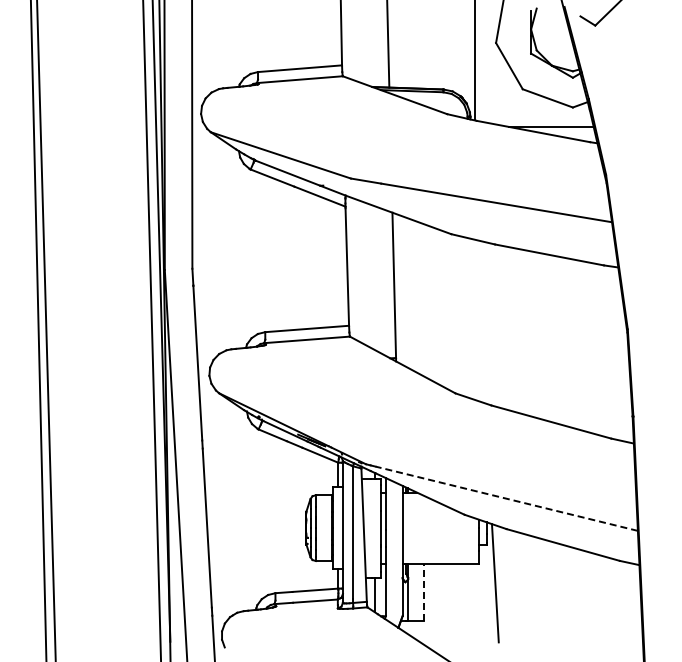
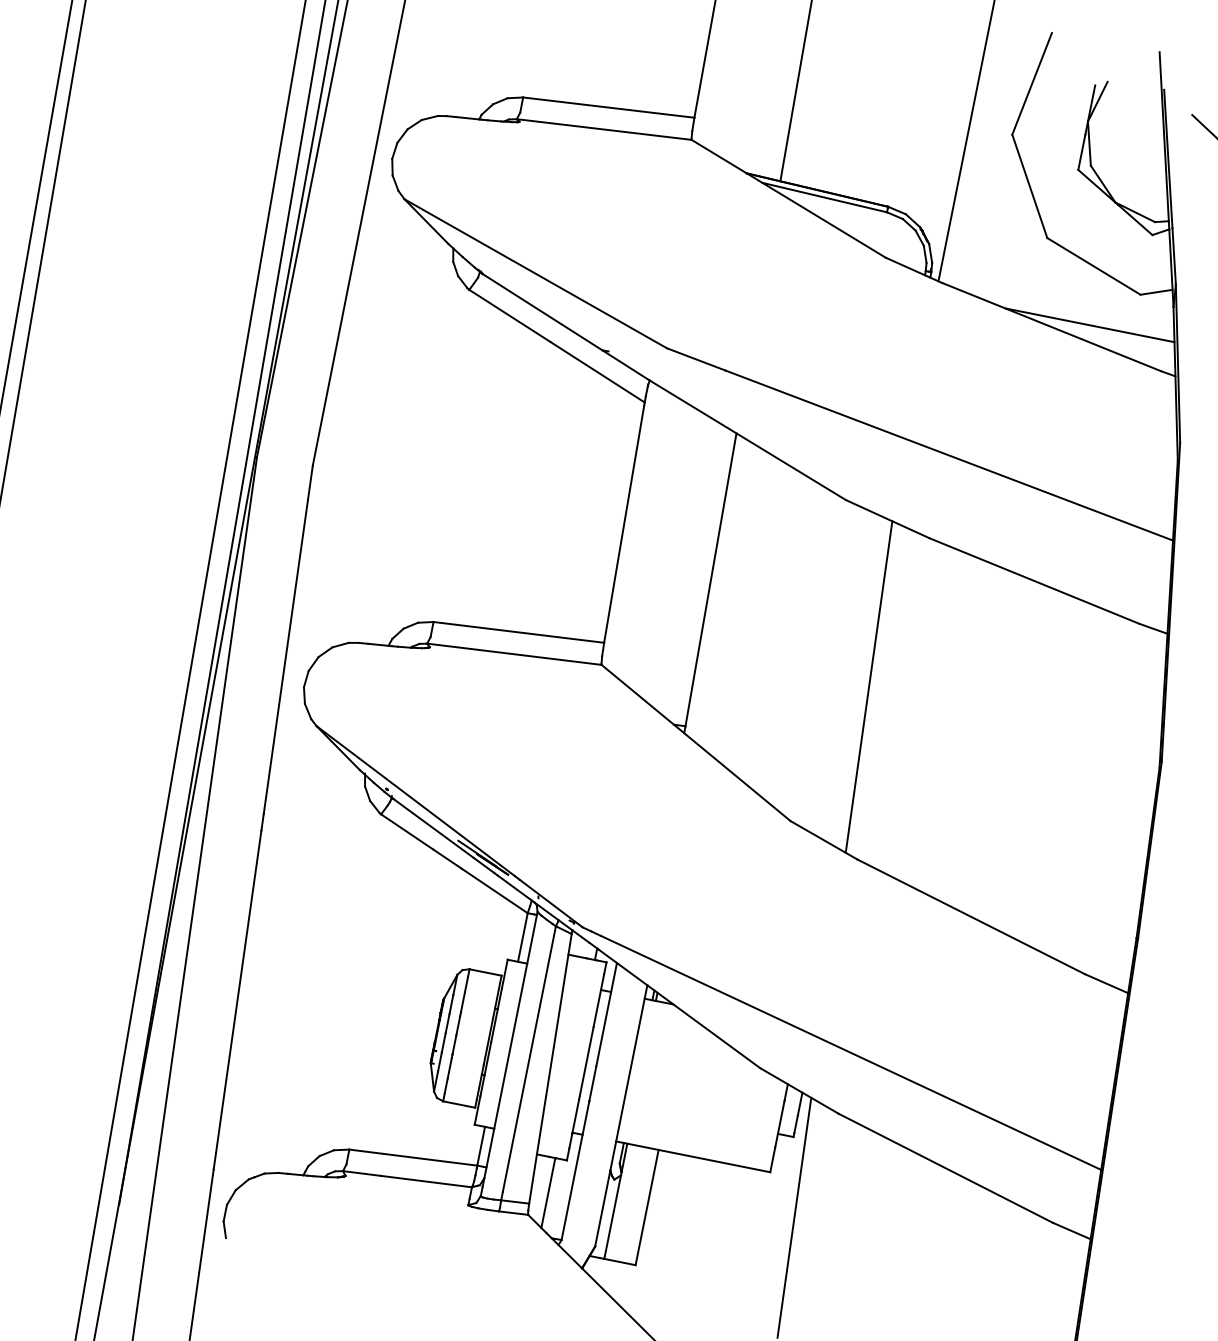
line: (480, 321) -> (869, 686), added
line: (506, 498) -> (850, 1052), dashed -> solid
line: (423, 592) -> (646, 1207), dashed -> solid

